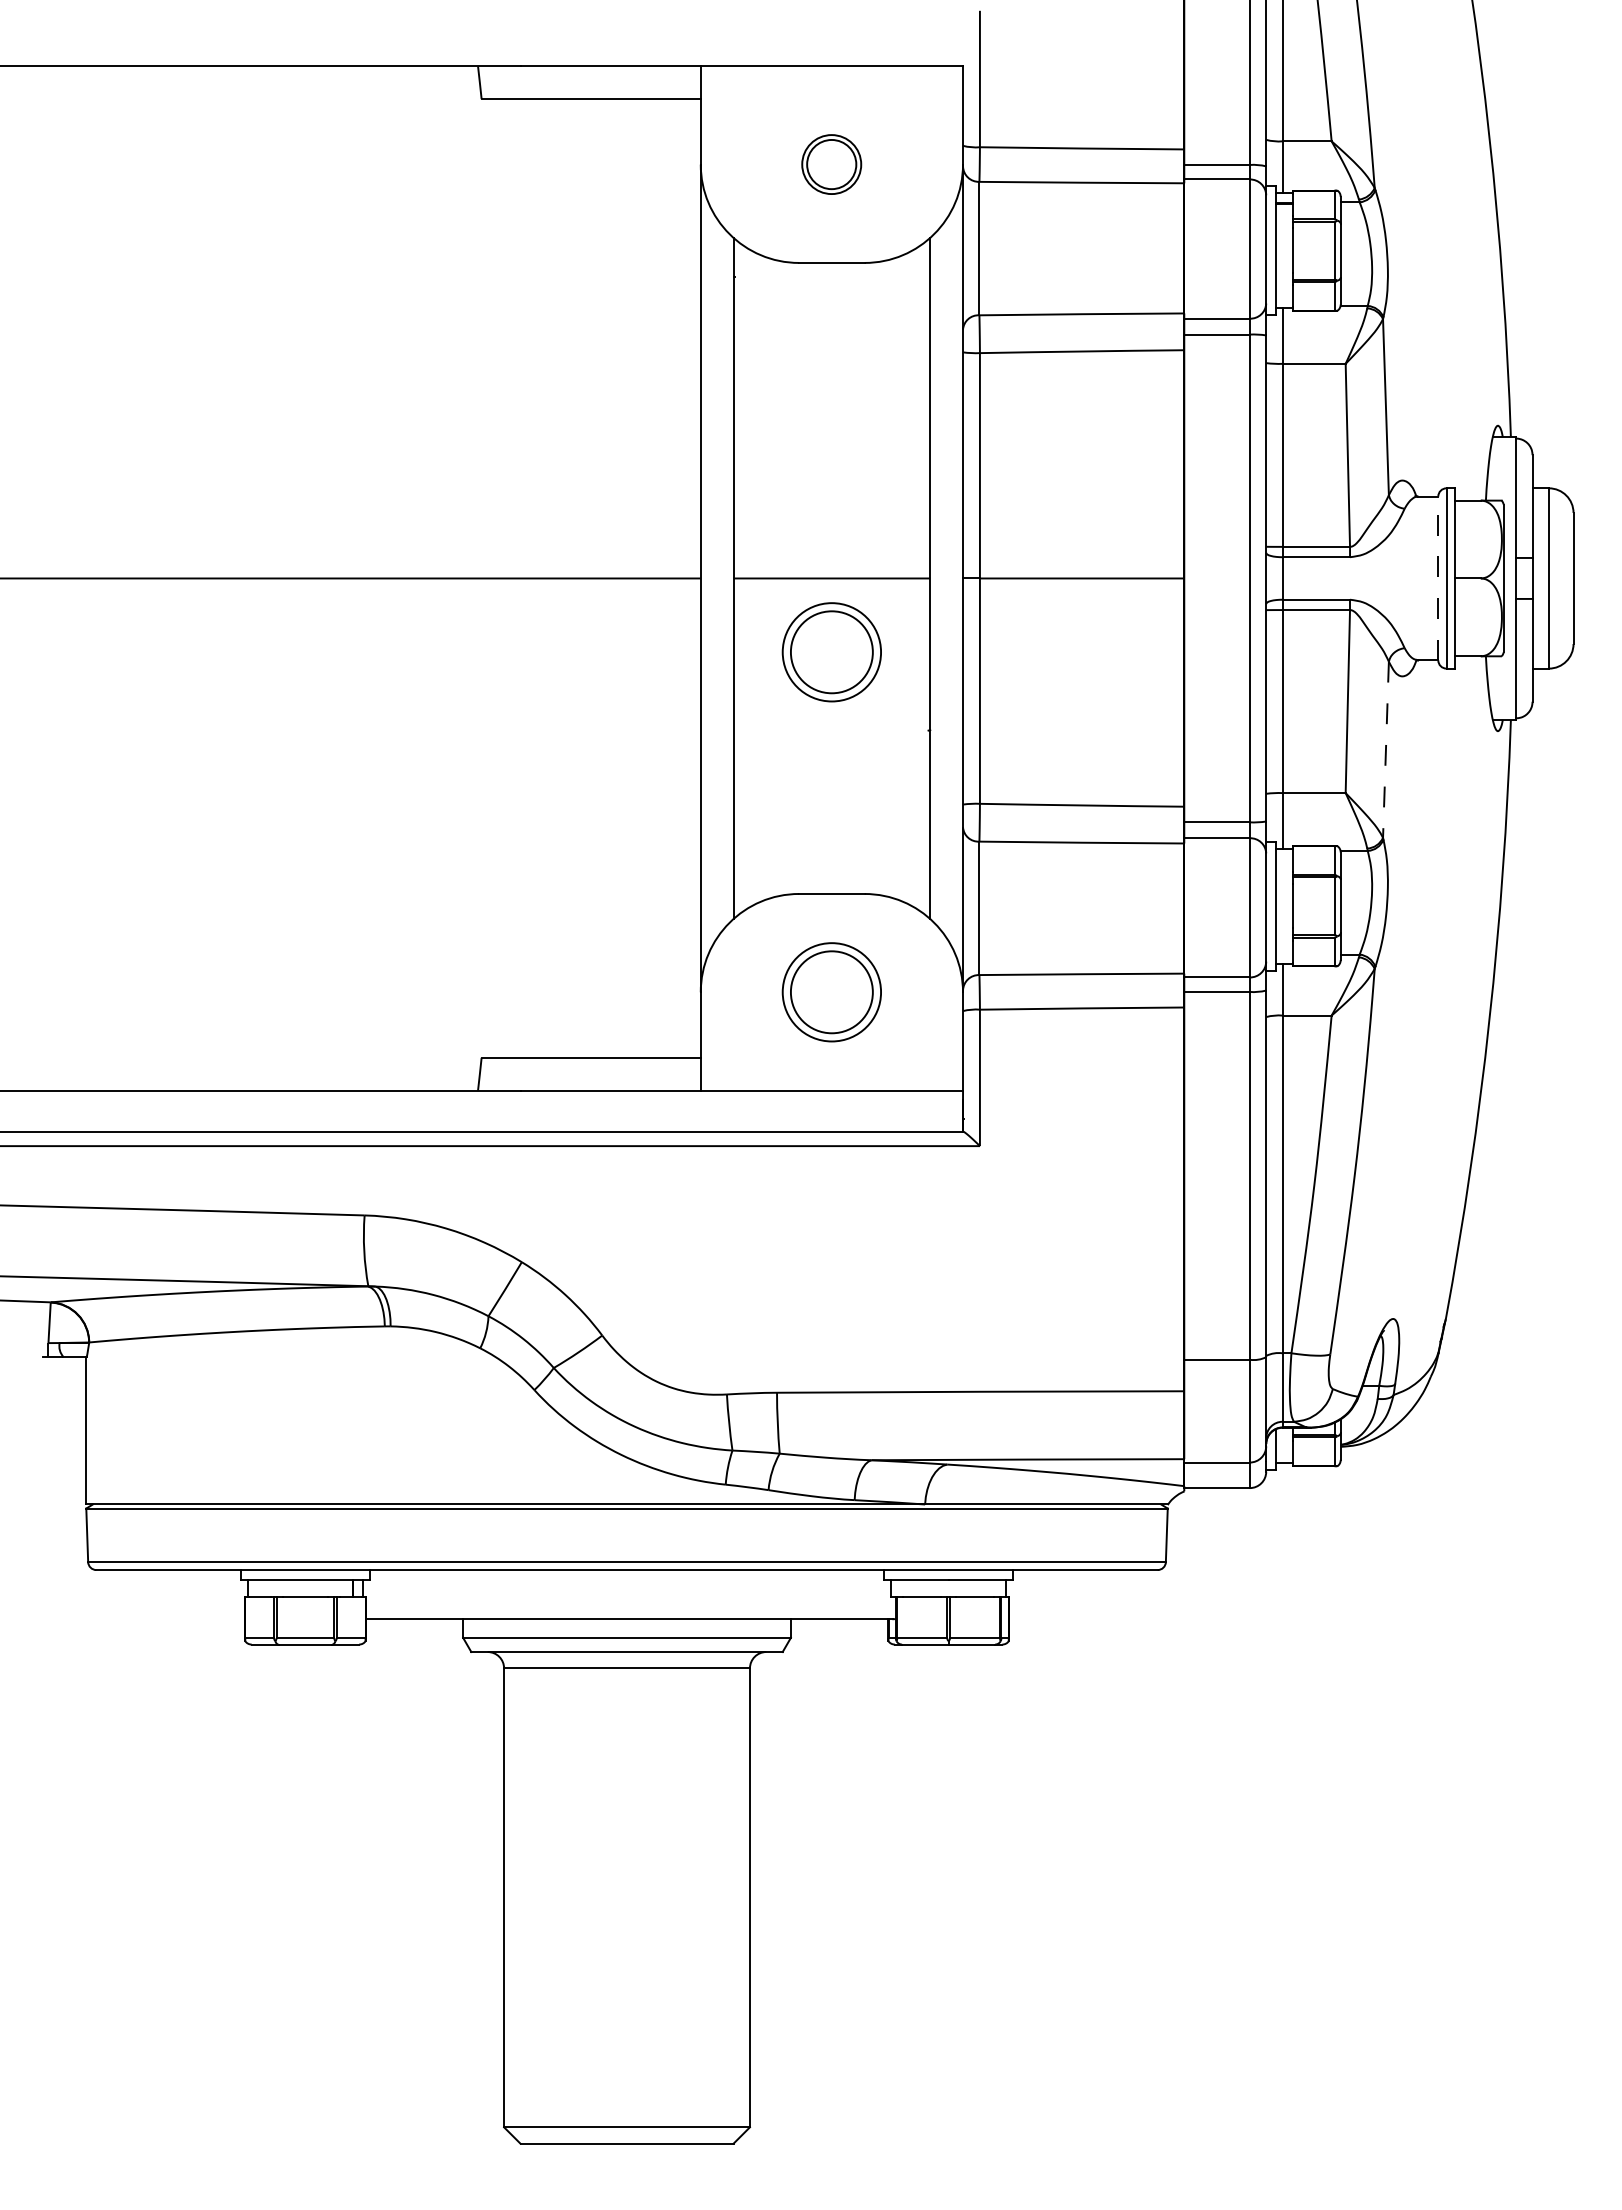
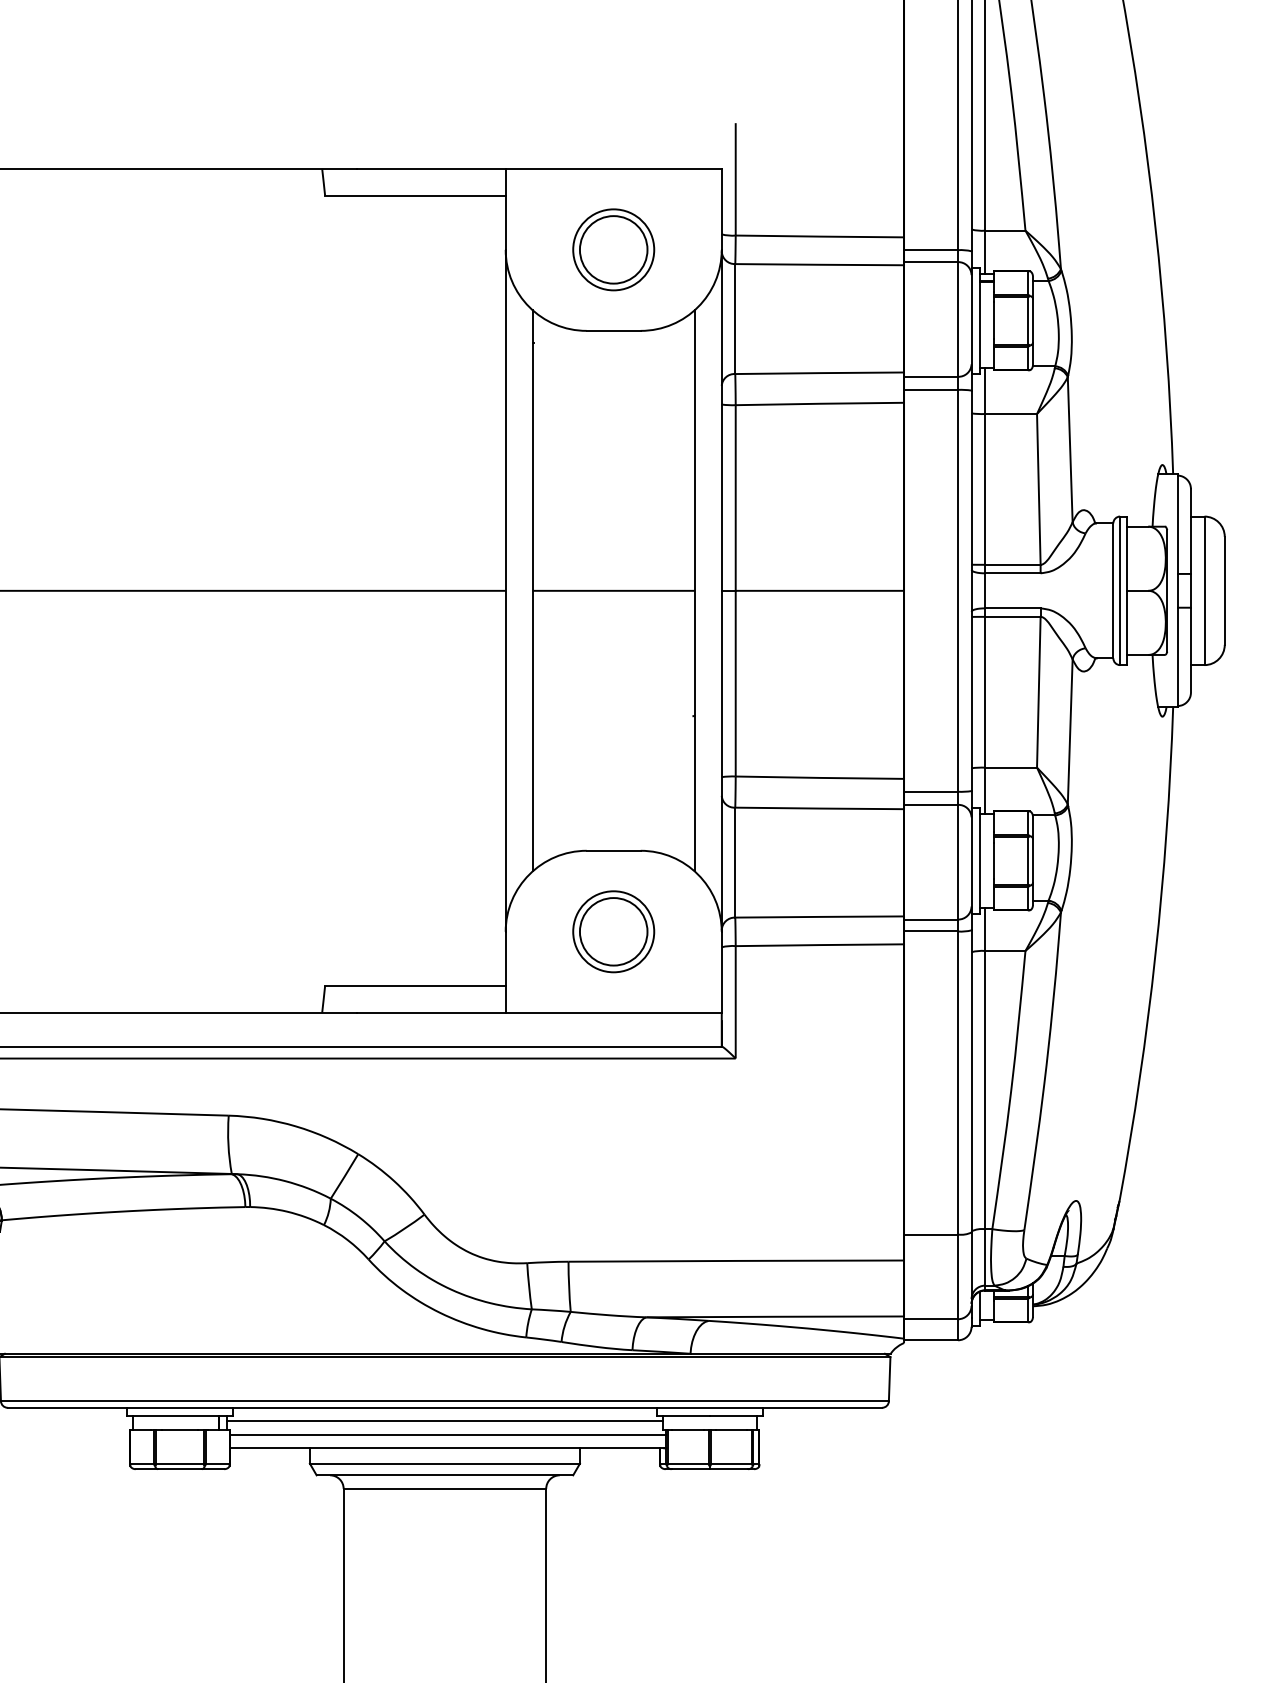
part: (831, 164) -> (613, 249), size x1.67
line: (1438, 578) -> (1113, 590), dashed -> solid
part: (831, 652) -> (613, 651), removed
line: (1385, 750) -> (1069, 732), dashed -> solid
line: (626, 1586) -> (444, 1421), added
line: (630, 1602) -> (447, 1434), added

